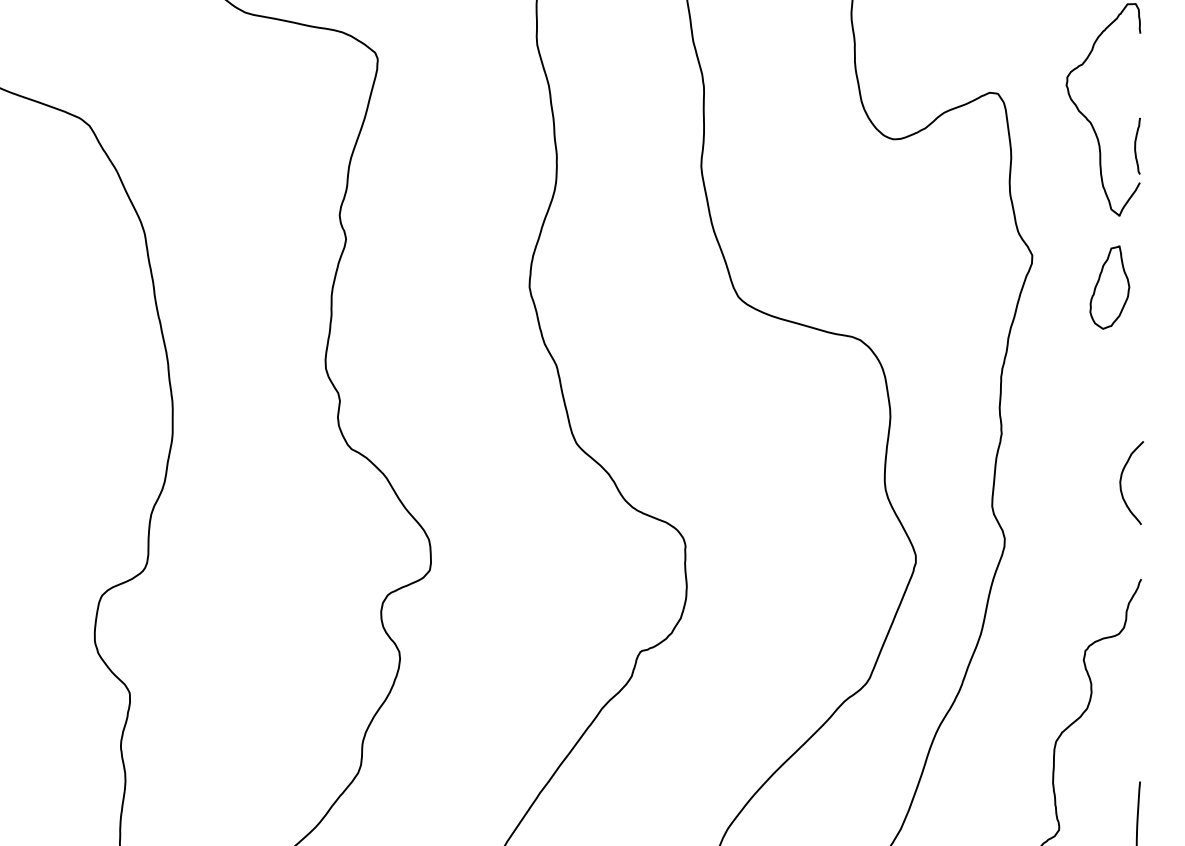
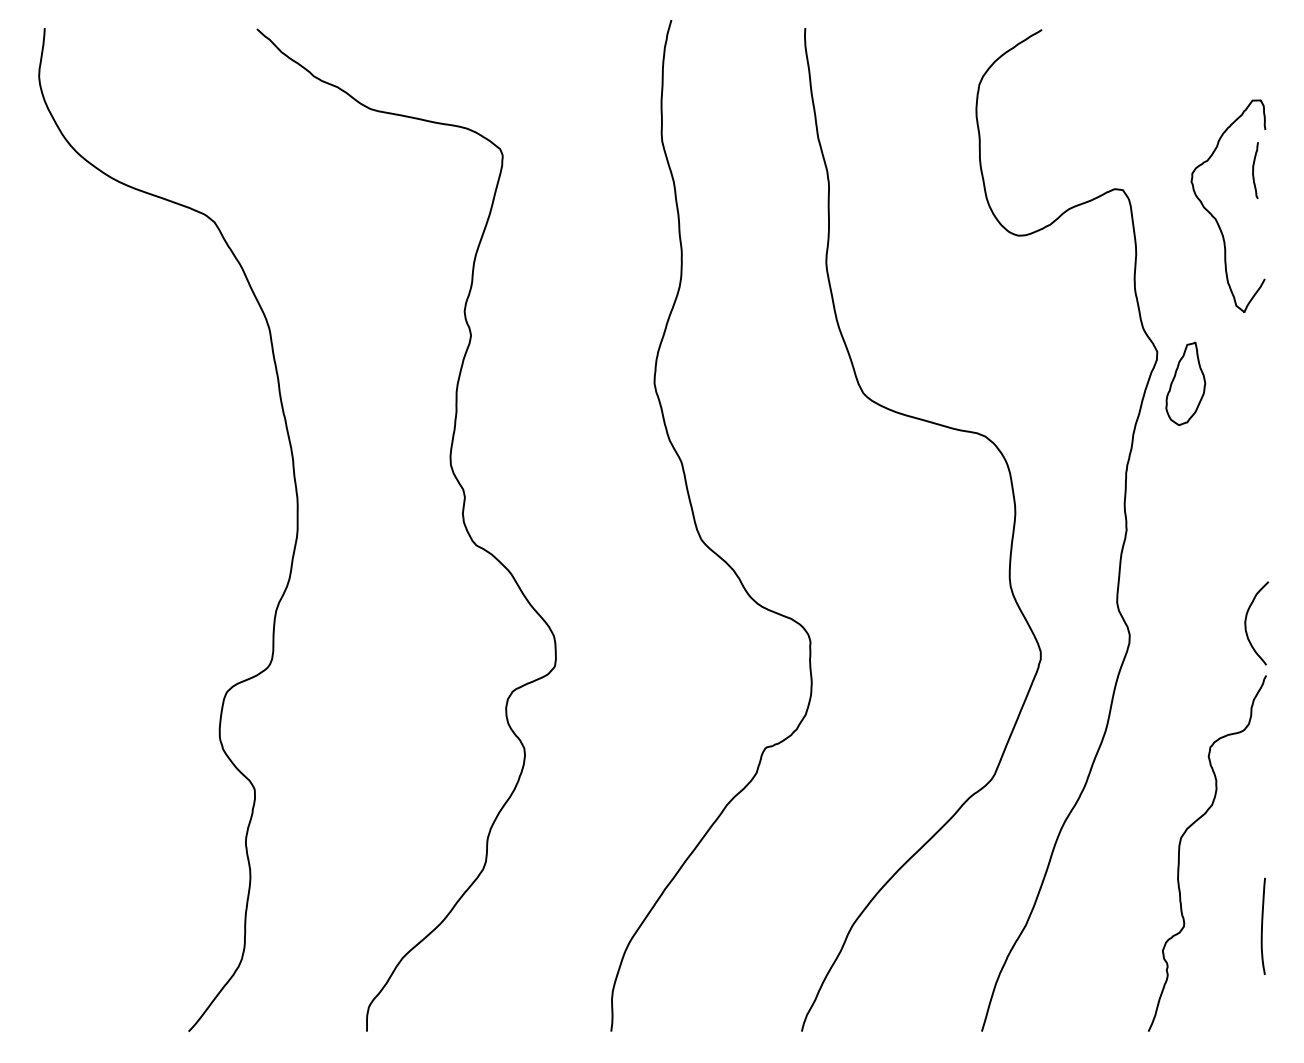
curve: (1136, 145) -> (1254, 169), moved
part: (1109, 287) -> (1185, 383), moved
curve: (1121, 483) -> (1246, 623), moved

